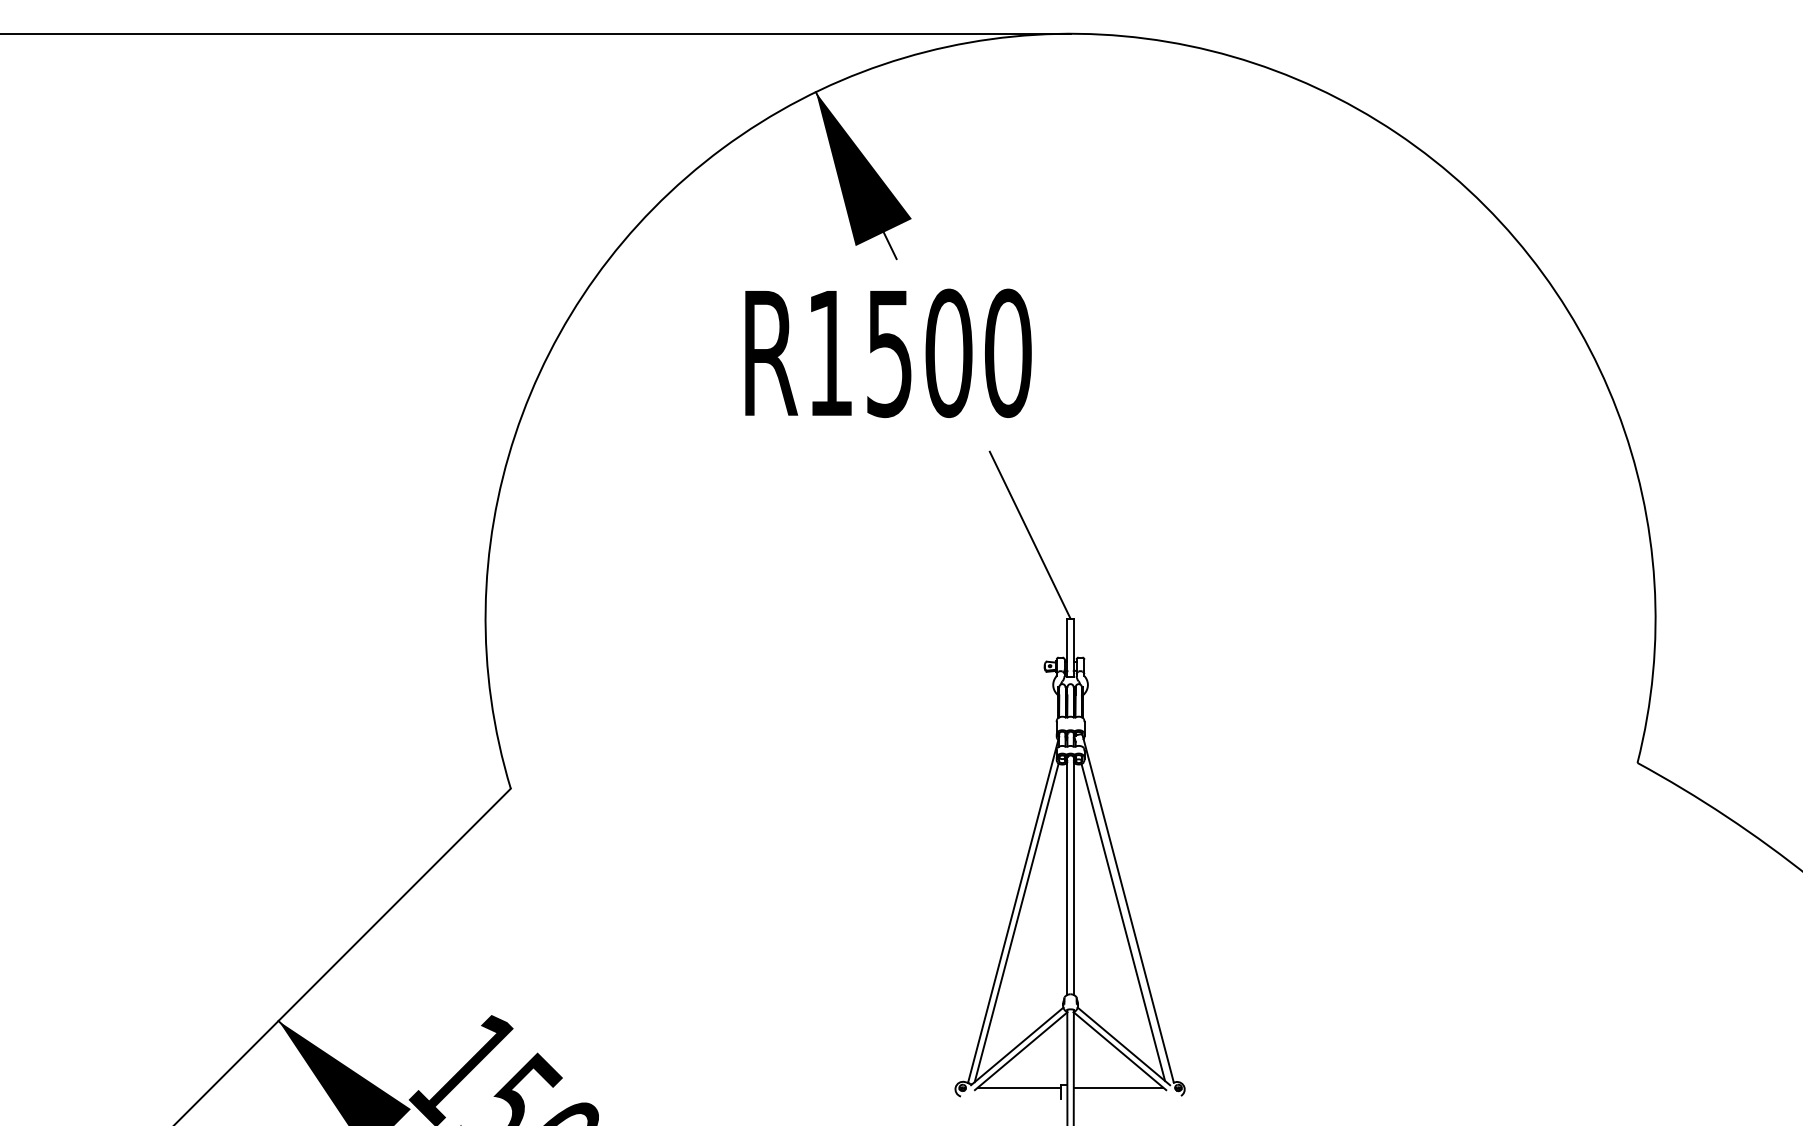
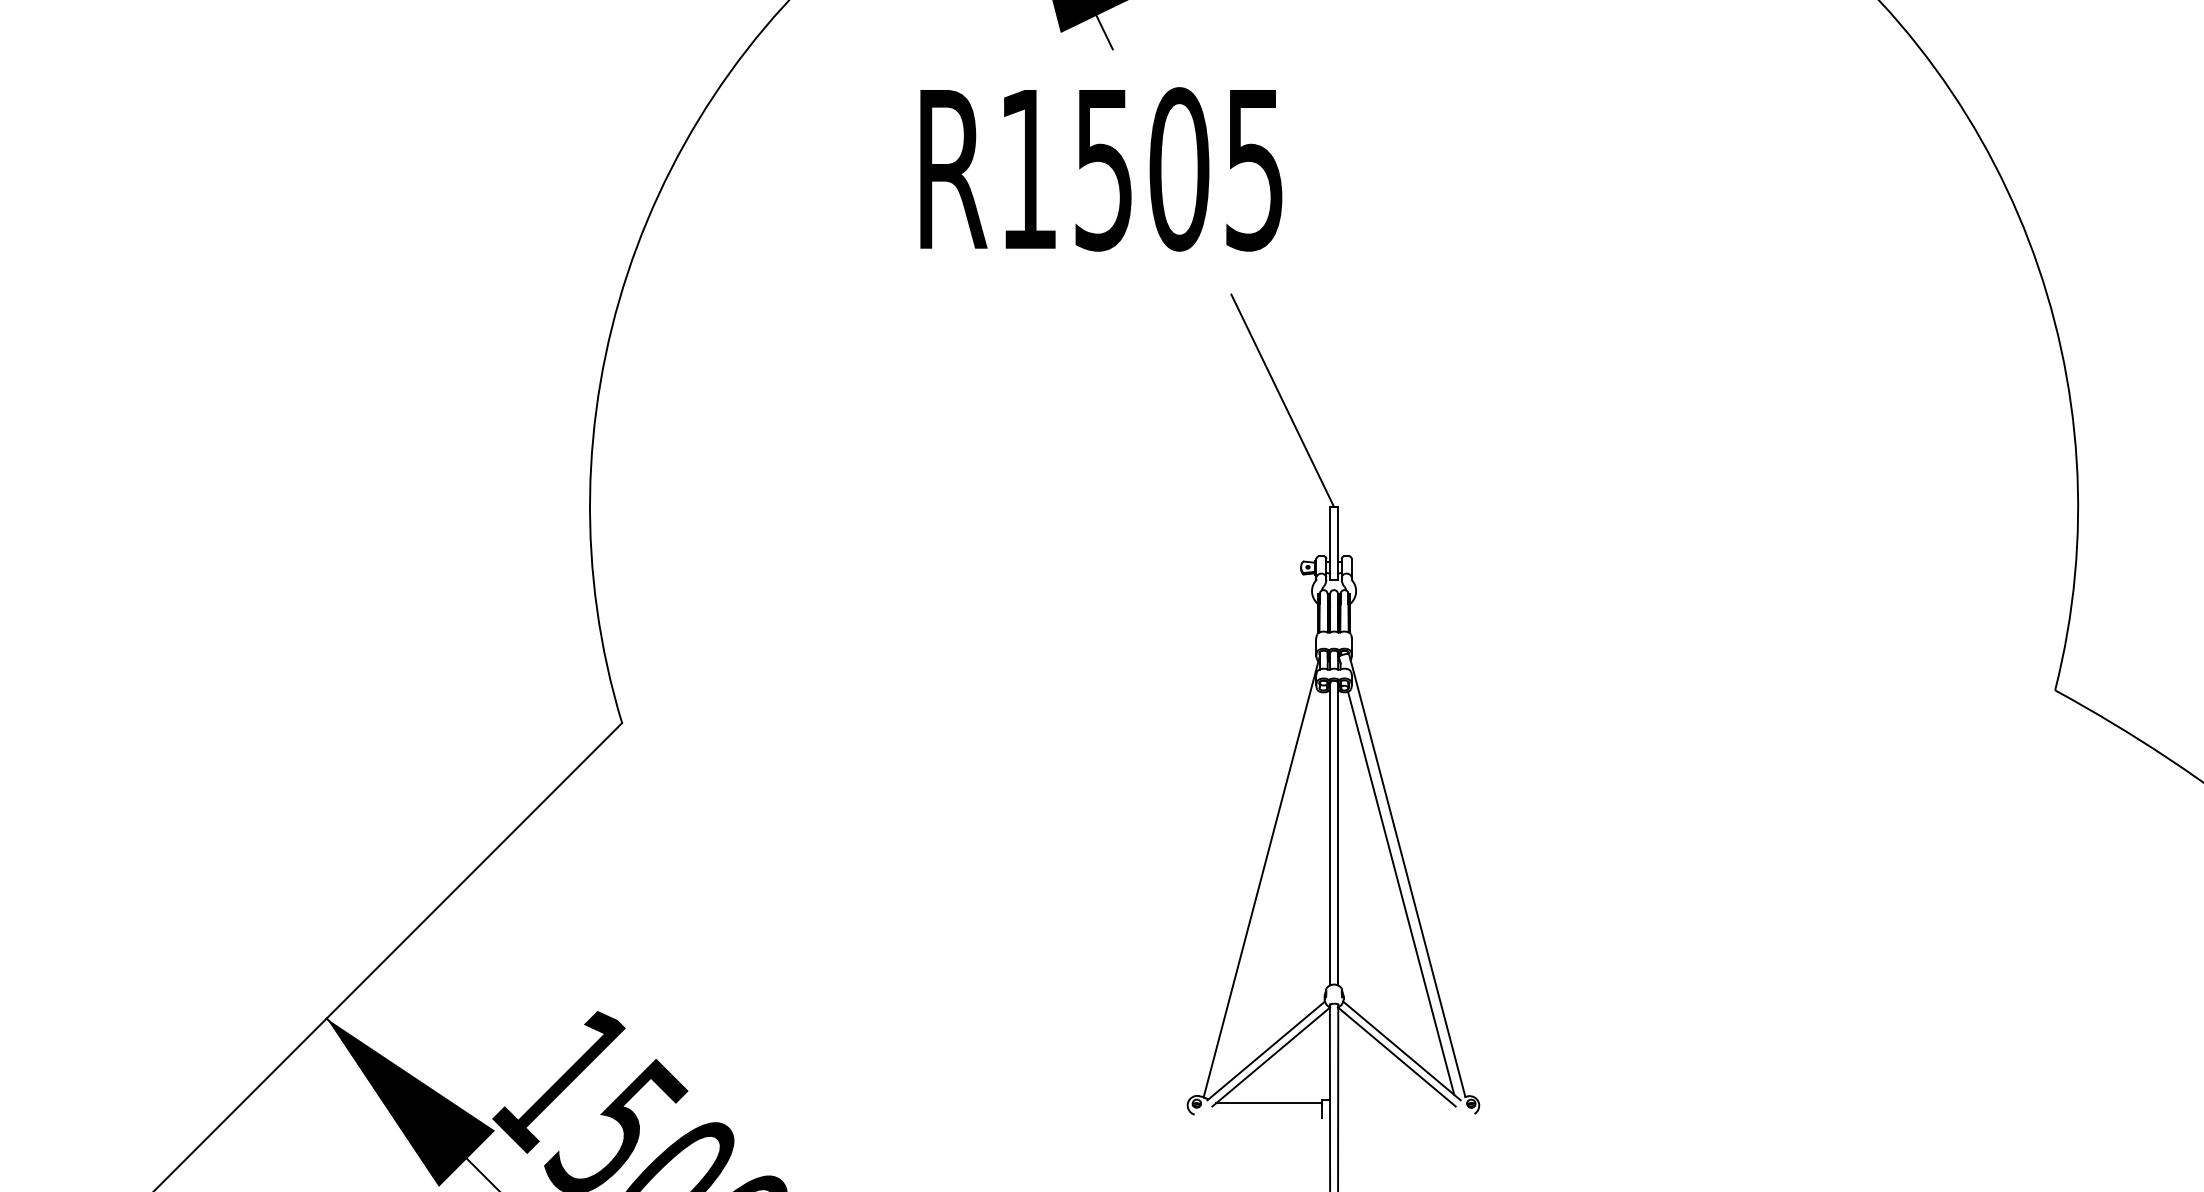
text: (1008, 353) -> (1255, 169), R1500 -> R1505
line: (1016, 922) -> (1265, 893), removed
line: (1118, 1087) -> (1395, 1103), removed

